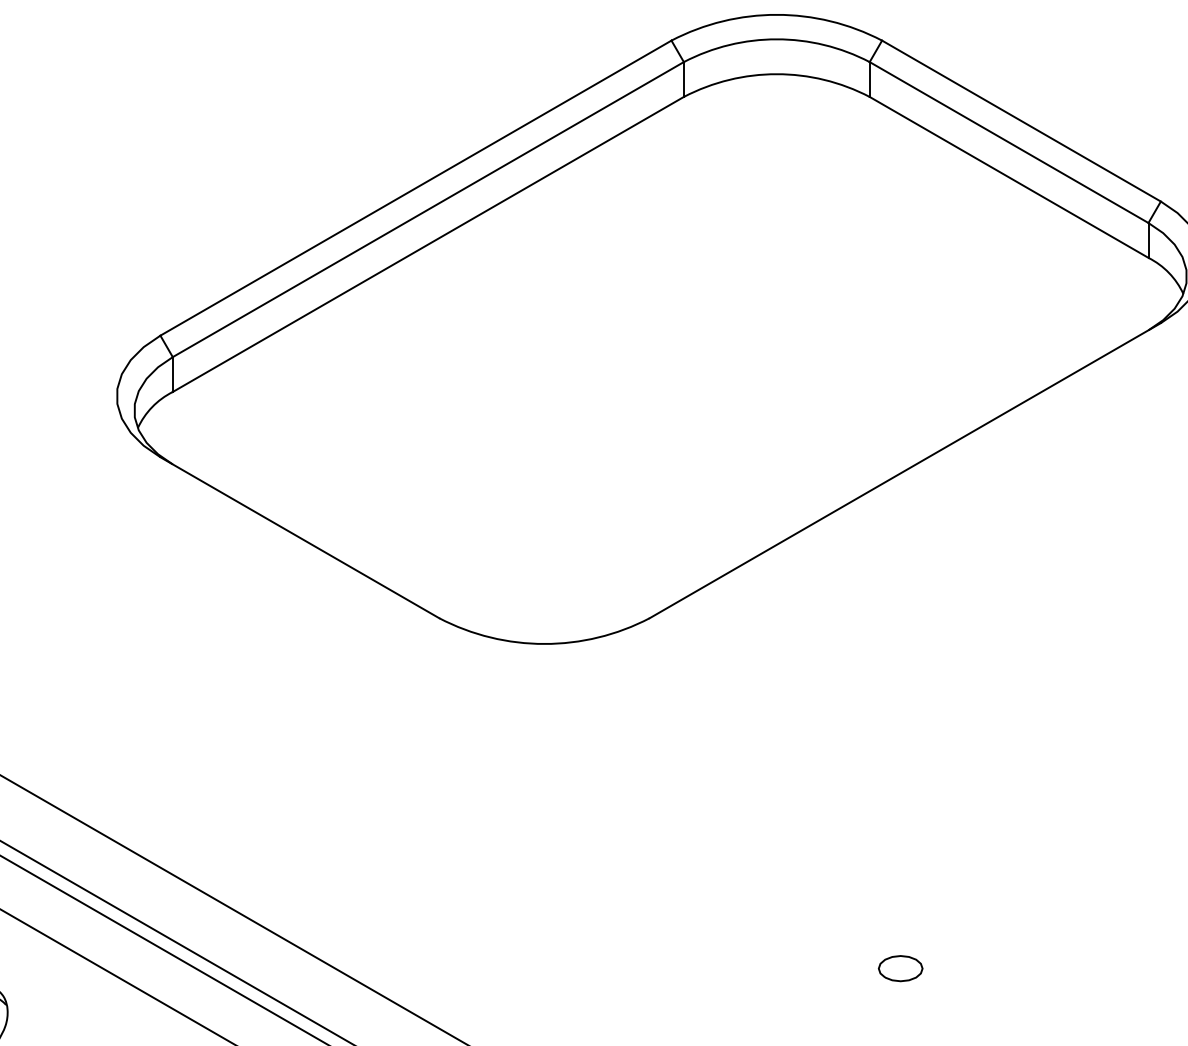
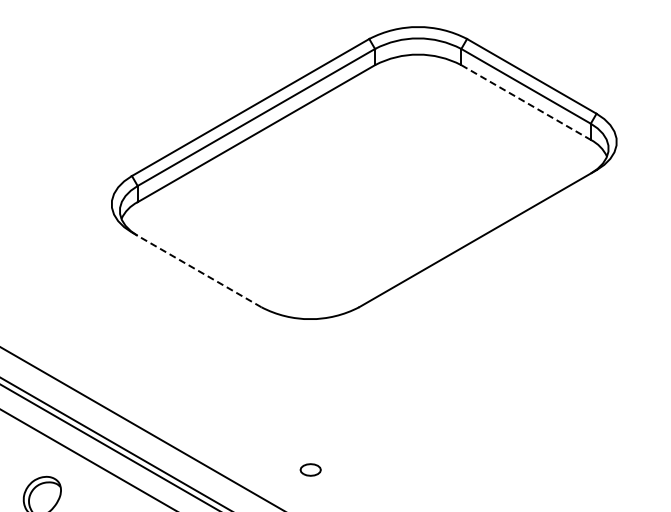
line: (1009, 177) -> (526, 102), solid -> dashed
line: (299, 536) -> (196, 269), solid -> dashed
part: (900, 967) -> (310, 469), moved

